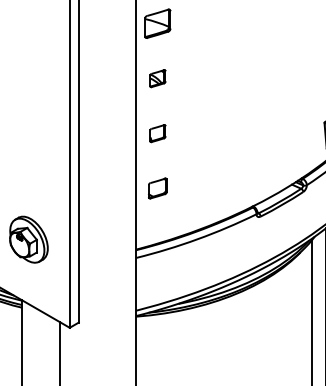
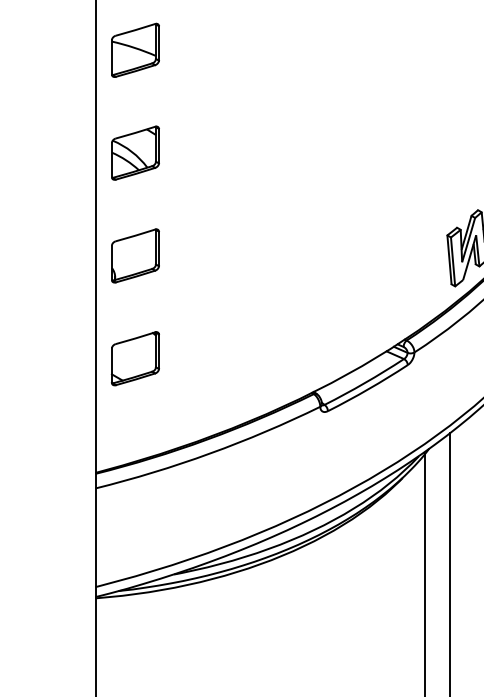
part: (157, 78) -> (135, 152), size x1.67
part: (157, 133) -> (135, 255), size x1.67
part: (157, 188) -> (135, 358), size x1.43

